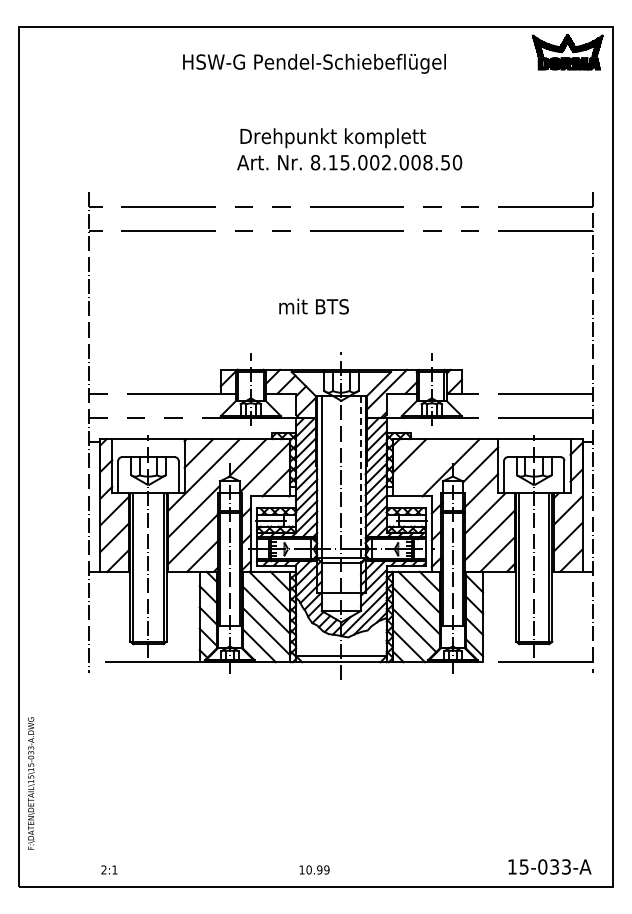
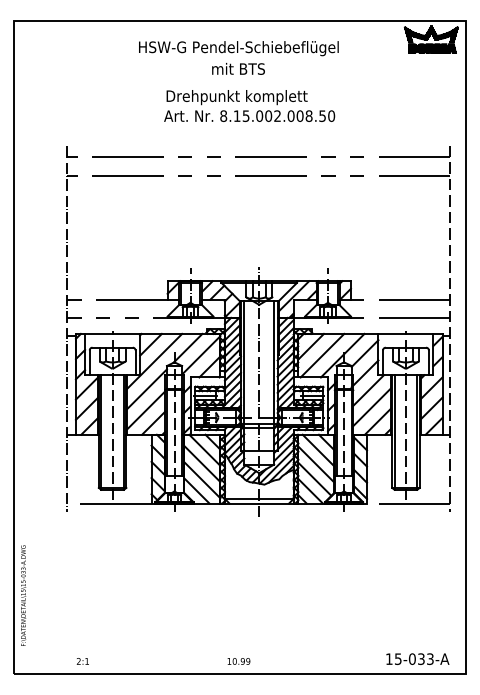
text: (349, 149) -> (249, 106), moved
text: (313, 306) -> (238, 68), moved
line: (424, 467) -> (322, 355), added
line: (360, 480) -> (273, 365), dashed -> solid

